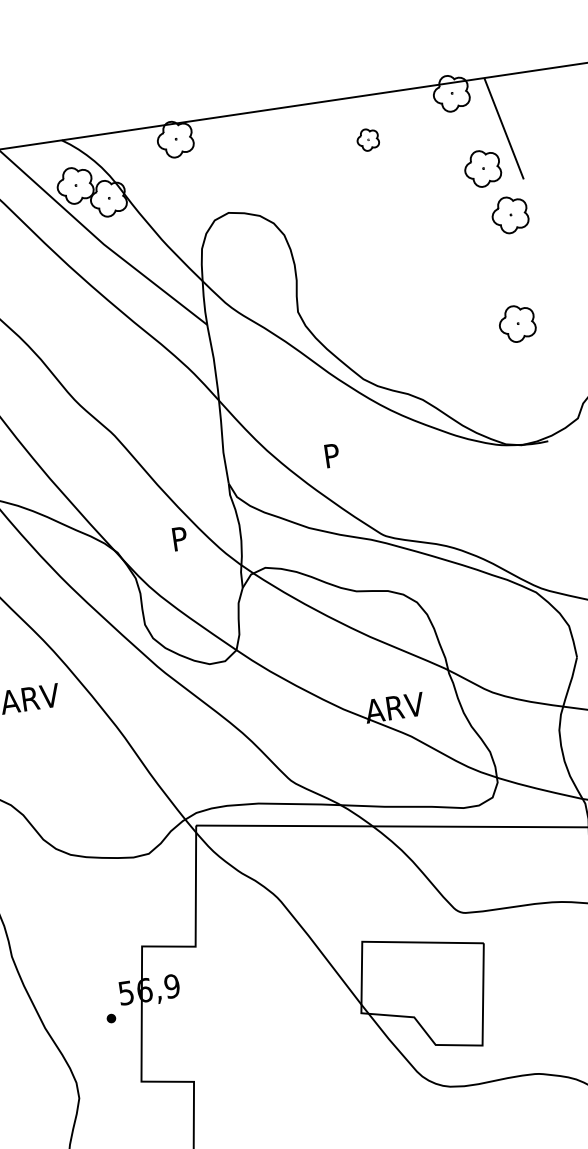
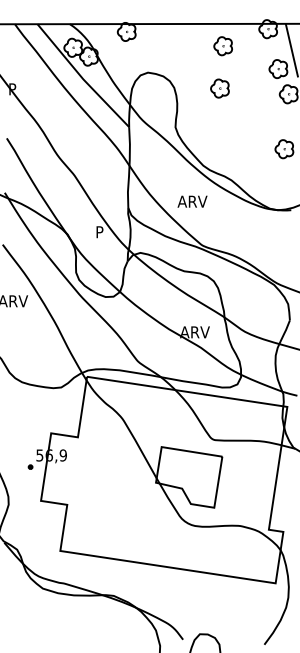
part: (366, 140) -> (222, 46), size x1.67
part: (373, 223) -> (219, 88), added
text: (352, 452) -> (192, 201), P -> ARV

